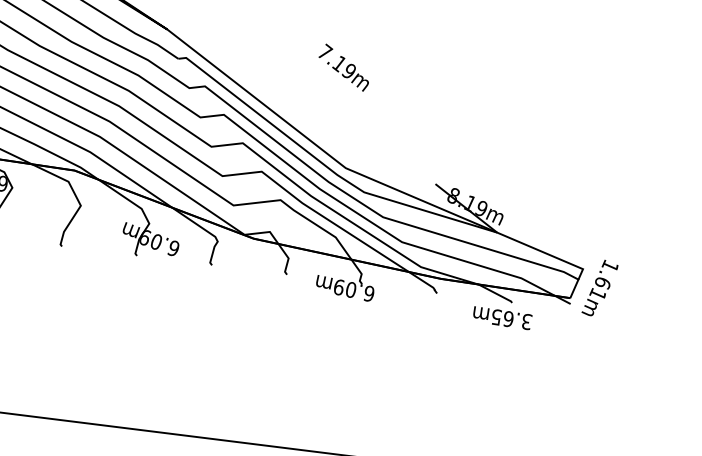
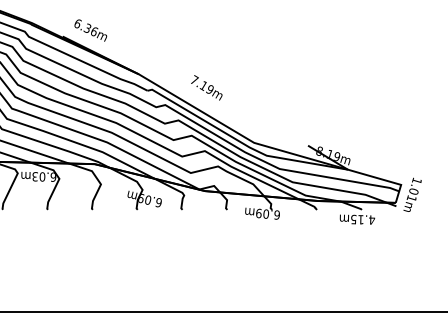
text: (343, 67) -> (206, 87), moved
text: (602, 282) -> (413, 191), 1.61m -> 1.01m
text: (517, 319) -> (366, 219), 3.65m -> 4.15m

